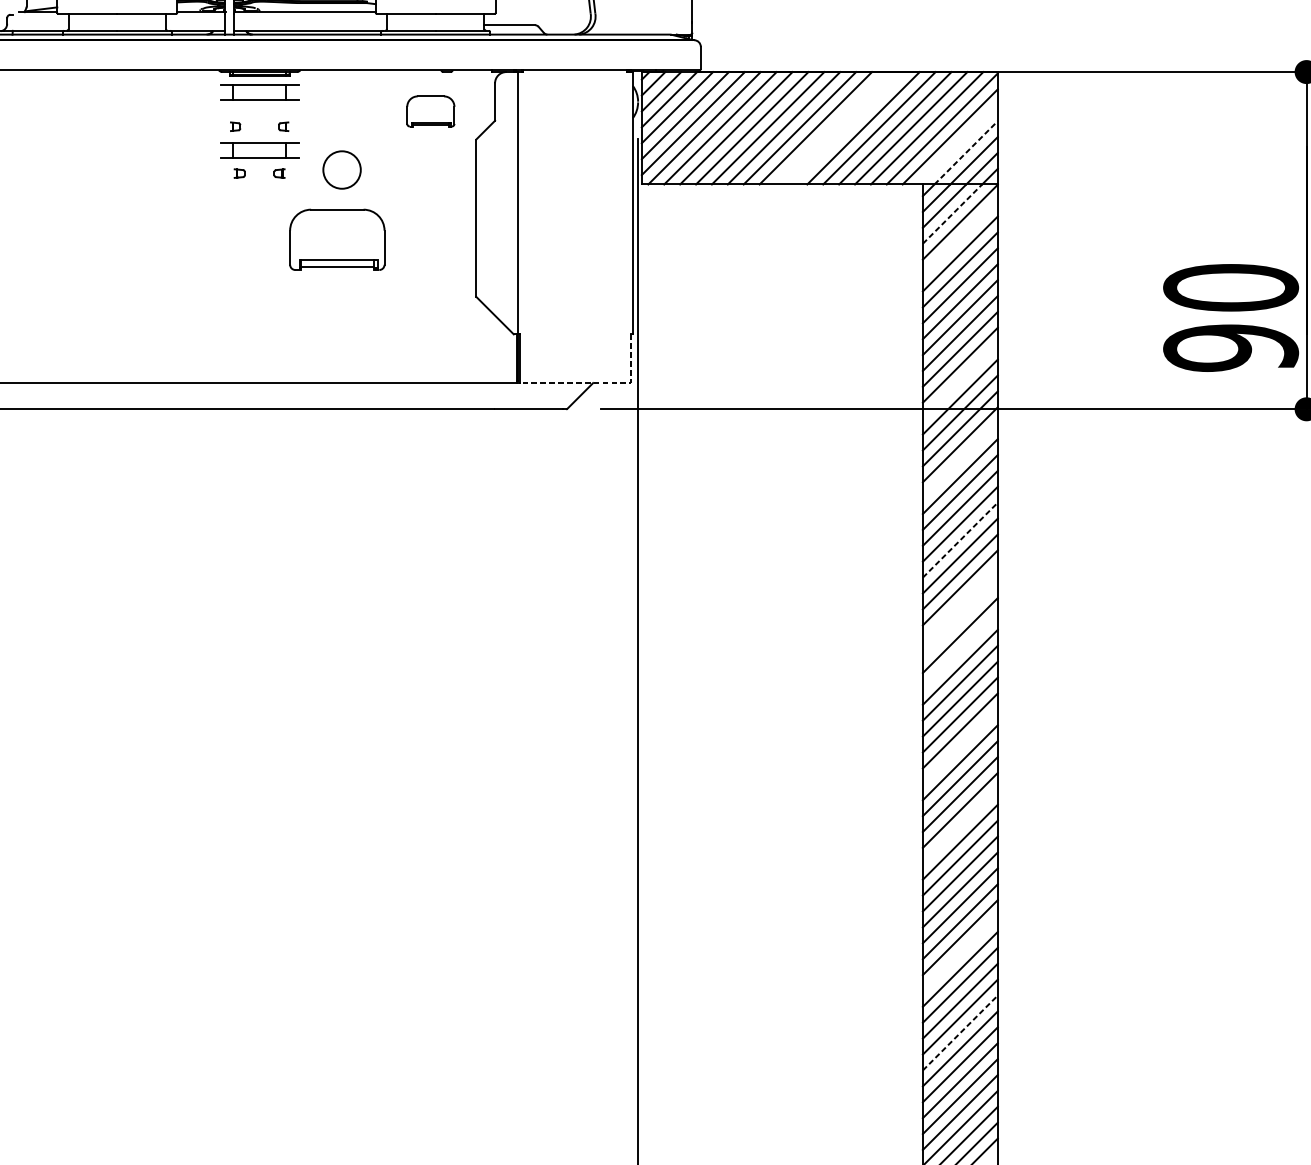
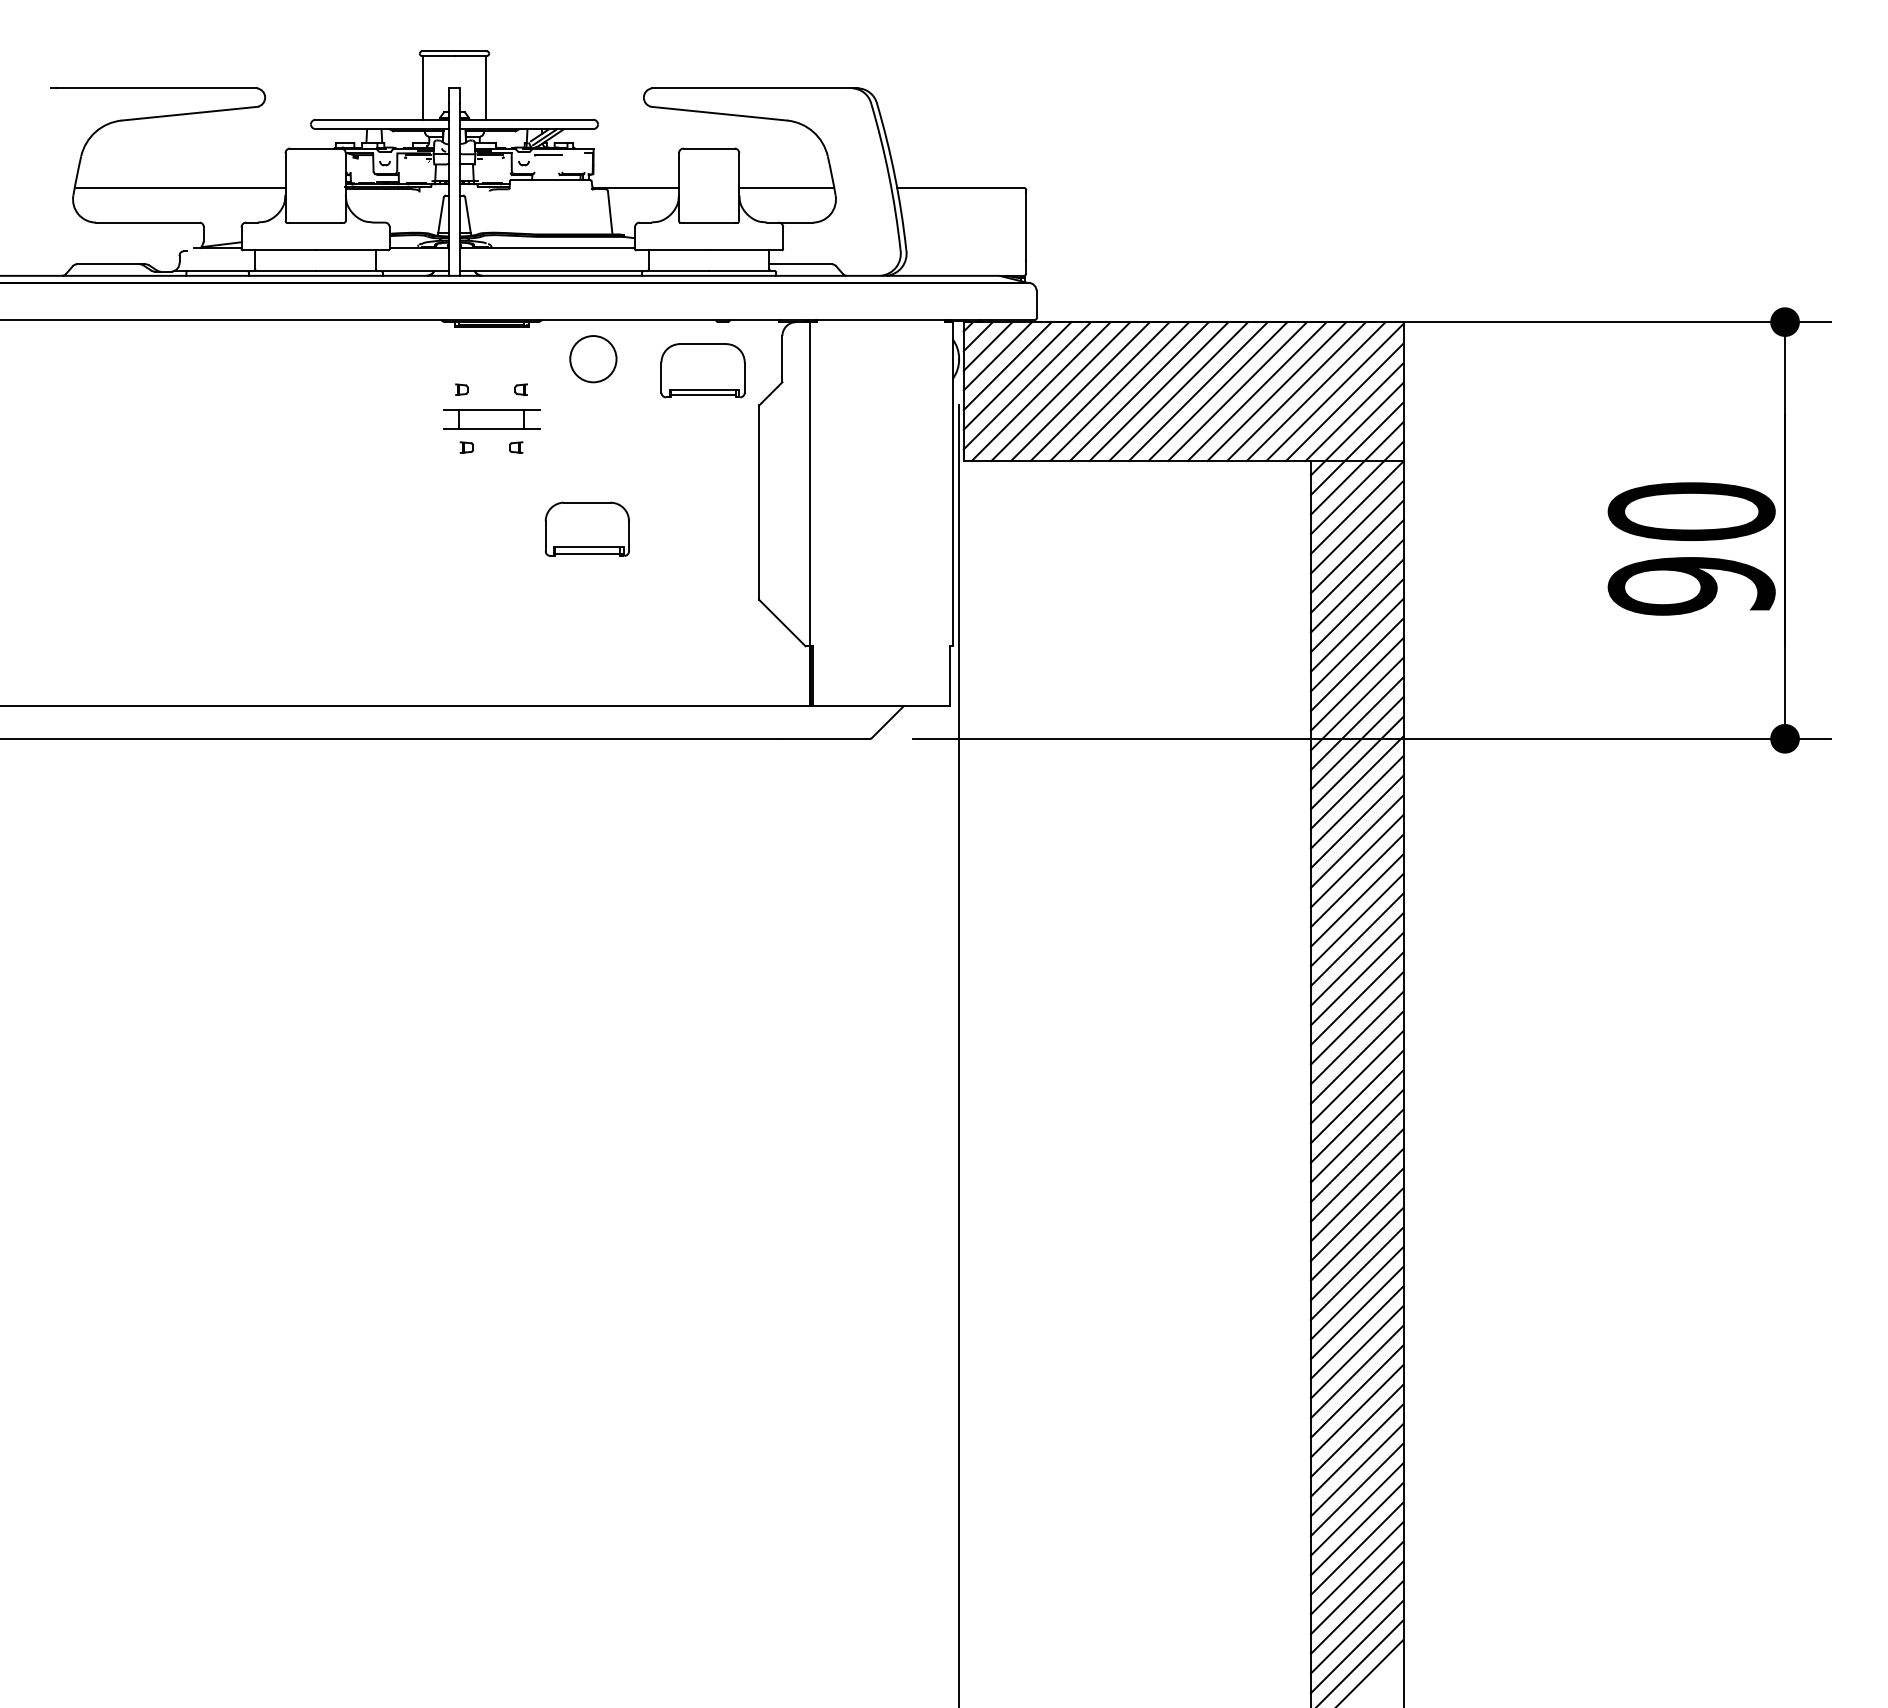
part: (259, 92) -> (491, 347), removed
part: (430, 111) -> (702, 370), size x1.43
line: (831, 128) -> (1197, 391), added
line: (847, 128) -> (1217, 391), added
line: (958, 145) -> (1354, 412), added
line: (966, 152) -> (1364, 421), dashed -> solid
circle: (342, 170) -> (593, 359), moved
line: (952, 214) -> (1347, 497), dashed -> solid
line: (959, 238) -> (1356, 527), added
part: (336, 239) -> (586, 528), size x0.71
text: (1230, 317) -> (1691, 548), moved
line: (959, 380) -> (1356, 703), added
line: (600, 383) -> (912, 706), dashed -> solid
line: (959, 460) -> (1356, 801), added
line: (960, 540) -> (1357, 900), dashed -> solid
line: (959, 603) -> (1356, 978), added
line: (959, 619) -> (1356, 998), added
line: (959, 651) -> (1356, 1037), added
line: (959, 746) -> (1356, 1155), added
line: (959, 825) -> (1356, 1253), added
line: (959, 952) -> (1356, 1410), added
line: (960, 1033) -> (1357, 1509), dashed -> solid

